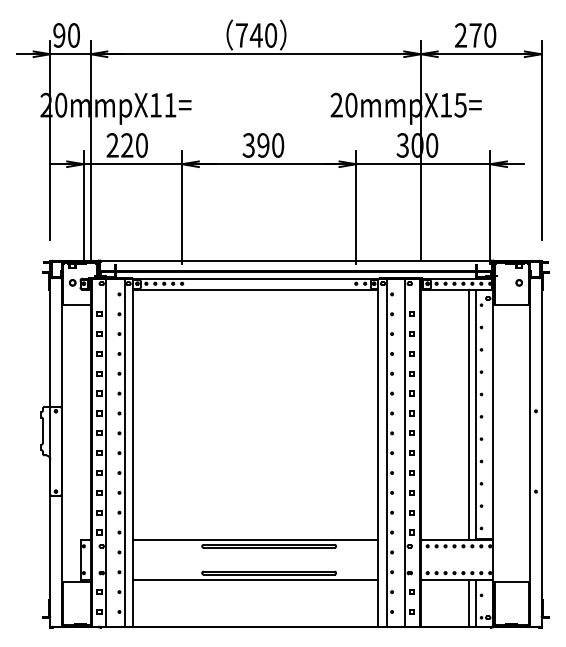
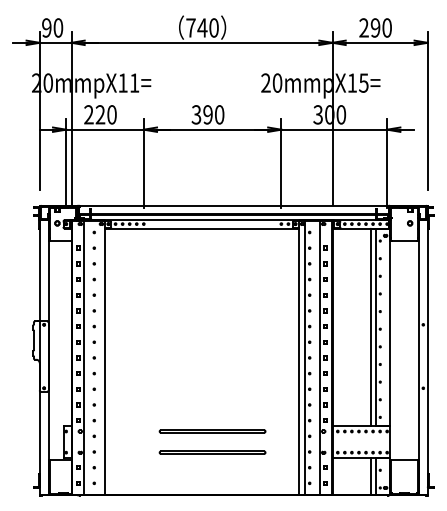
text: (475, 35) -> (375, 28), 270 -> 290
line: (124, 452) -> (98, 357), removed
line: (255, 539) -> (201, 426), removed
line: (255, 579) -> (201, 457), removed

